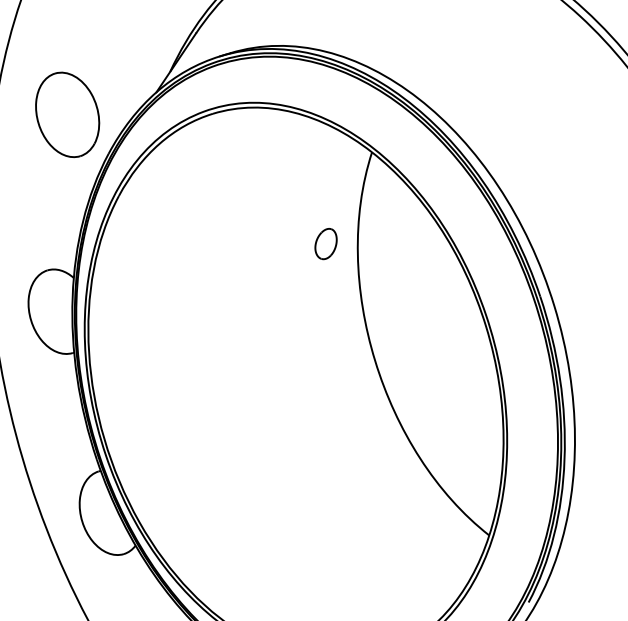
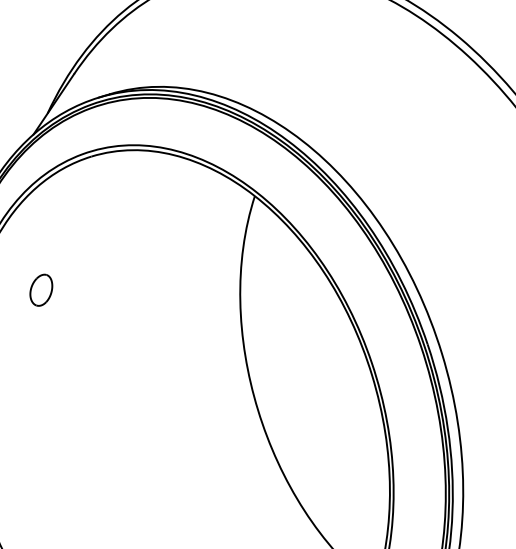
part: (325, 244) -> (40, 290), moved

